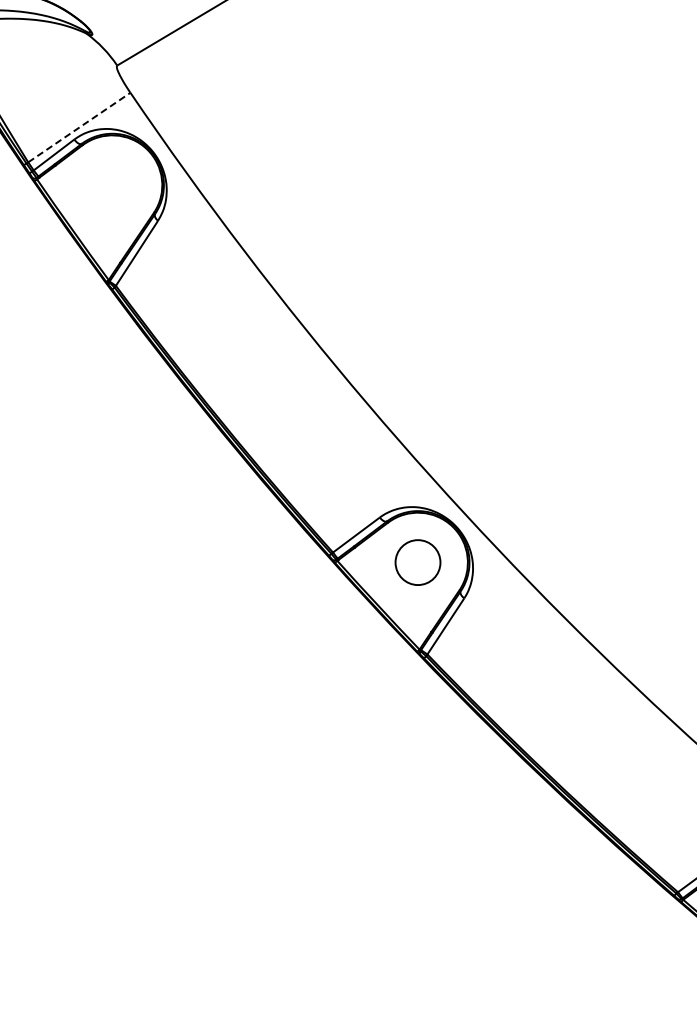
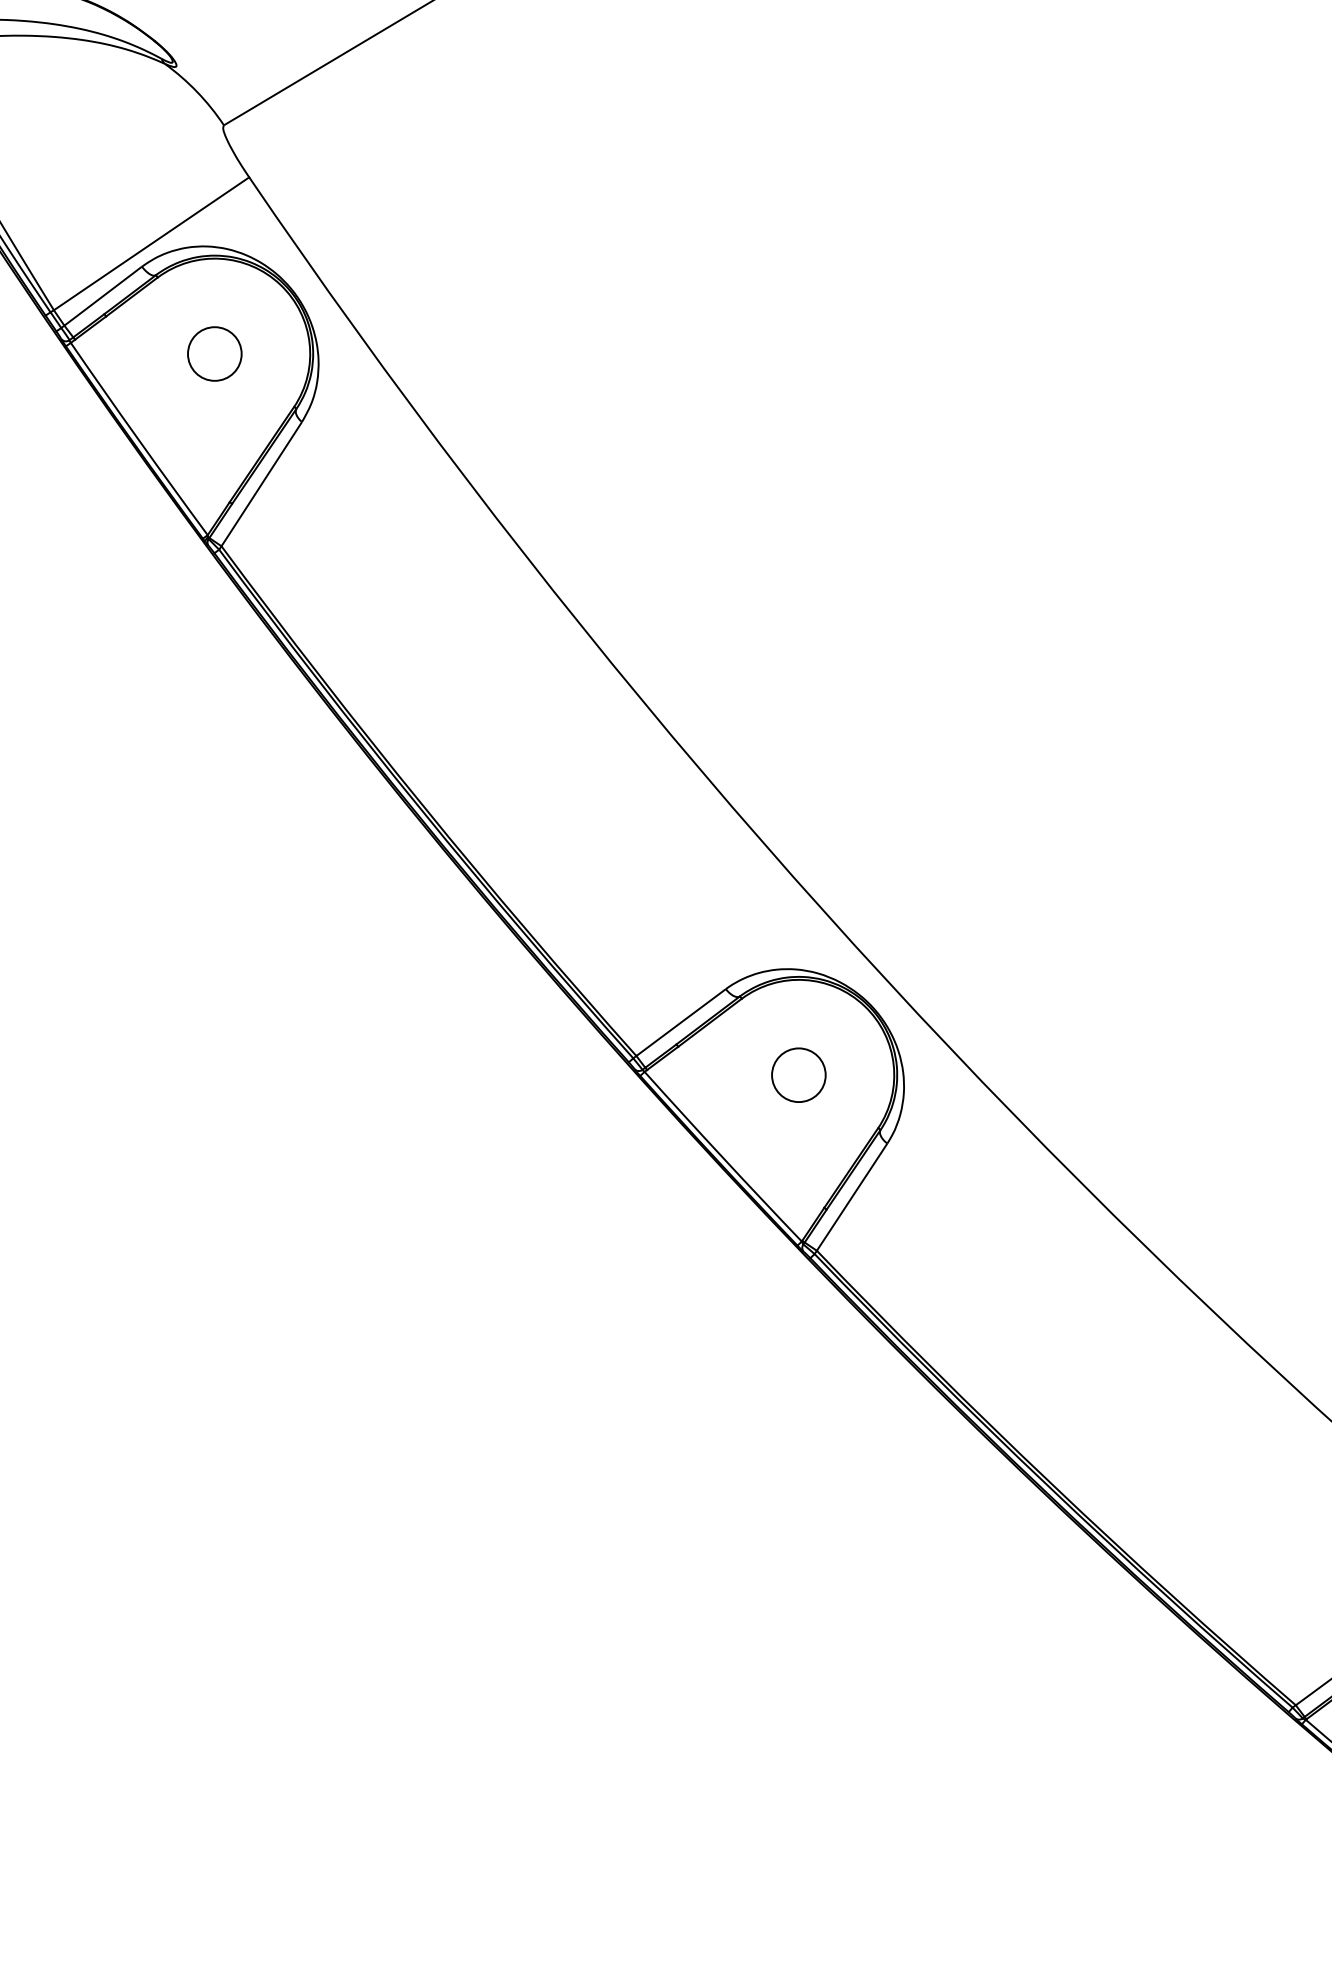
line: (79, 127) -> (151, 243), dashed -> solid
circle: (112, 185) -> (214, 354), added
circle: (417, 562) -> (797, 1075), size x0.62

